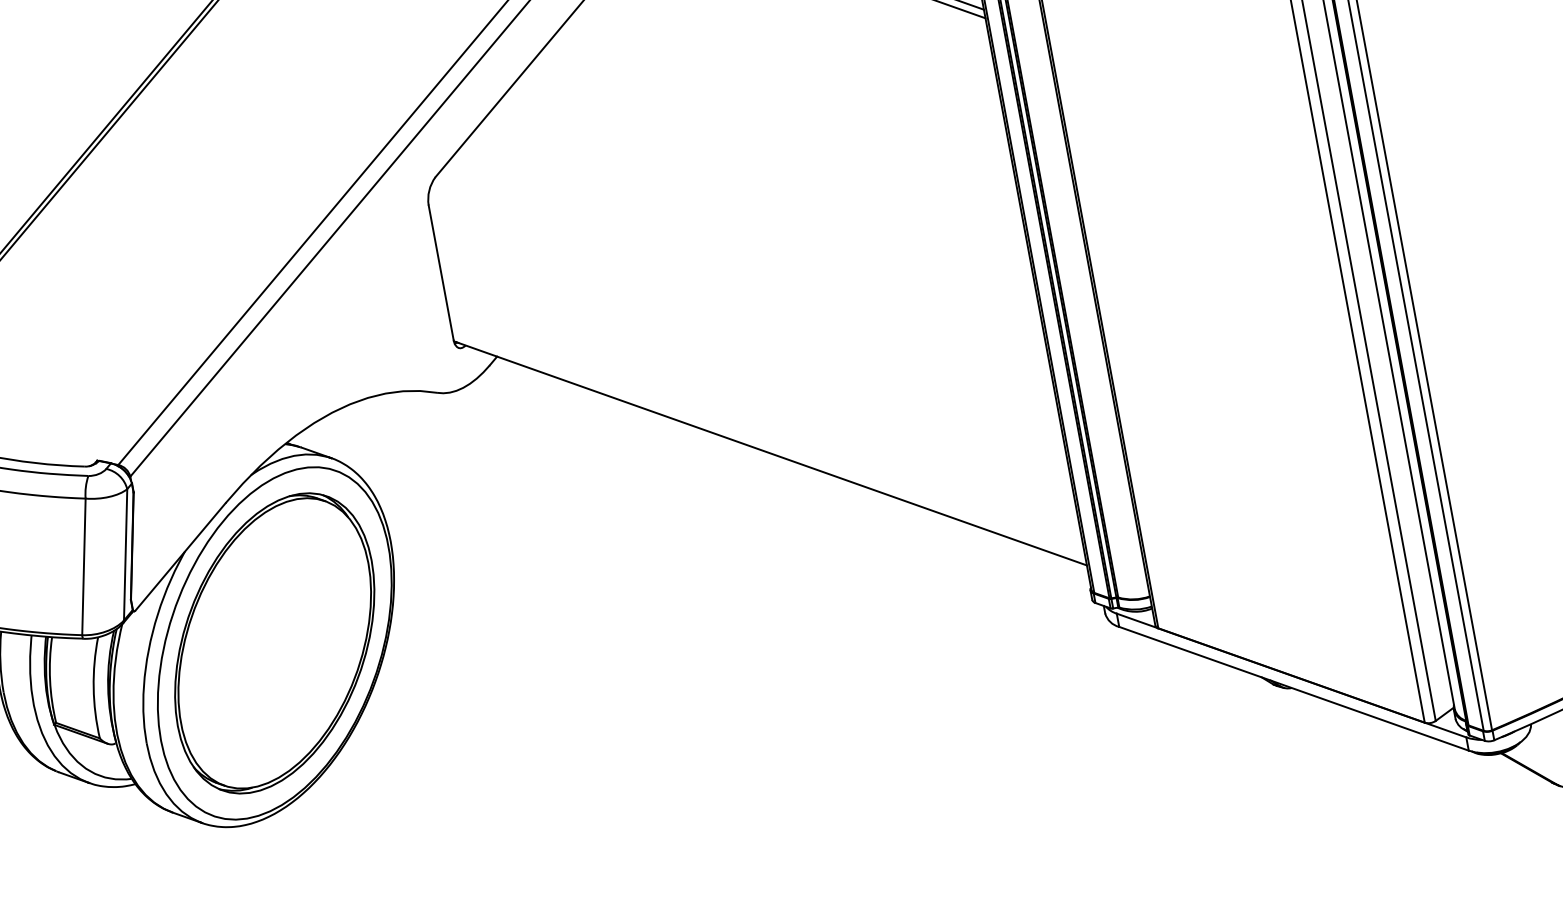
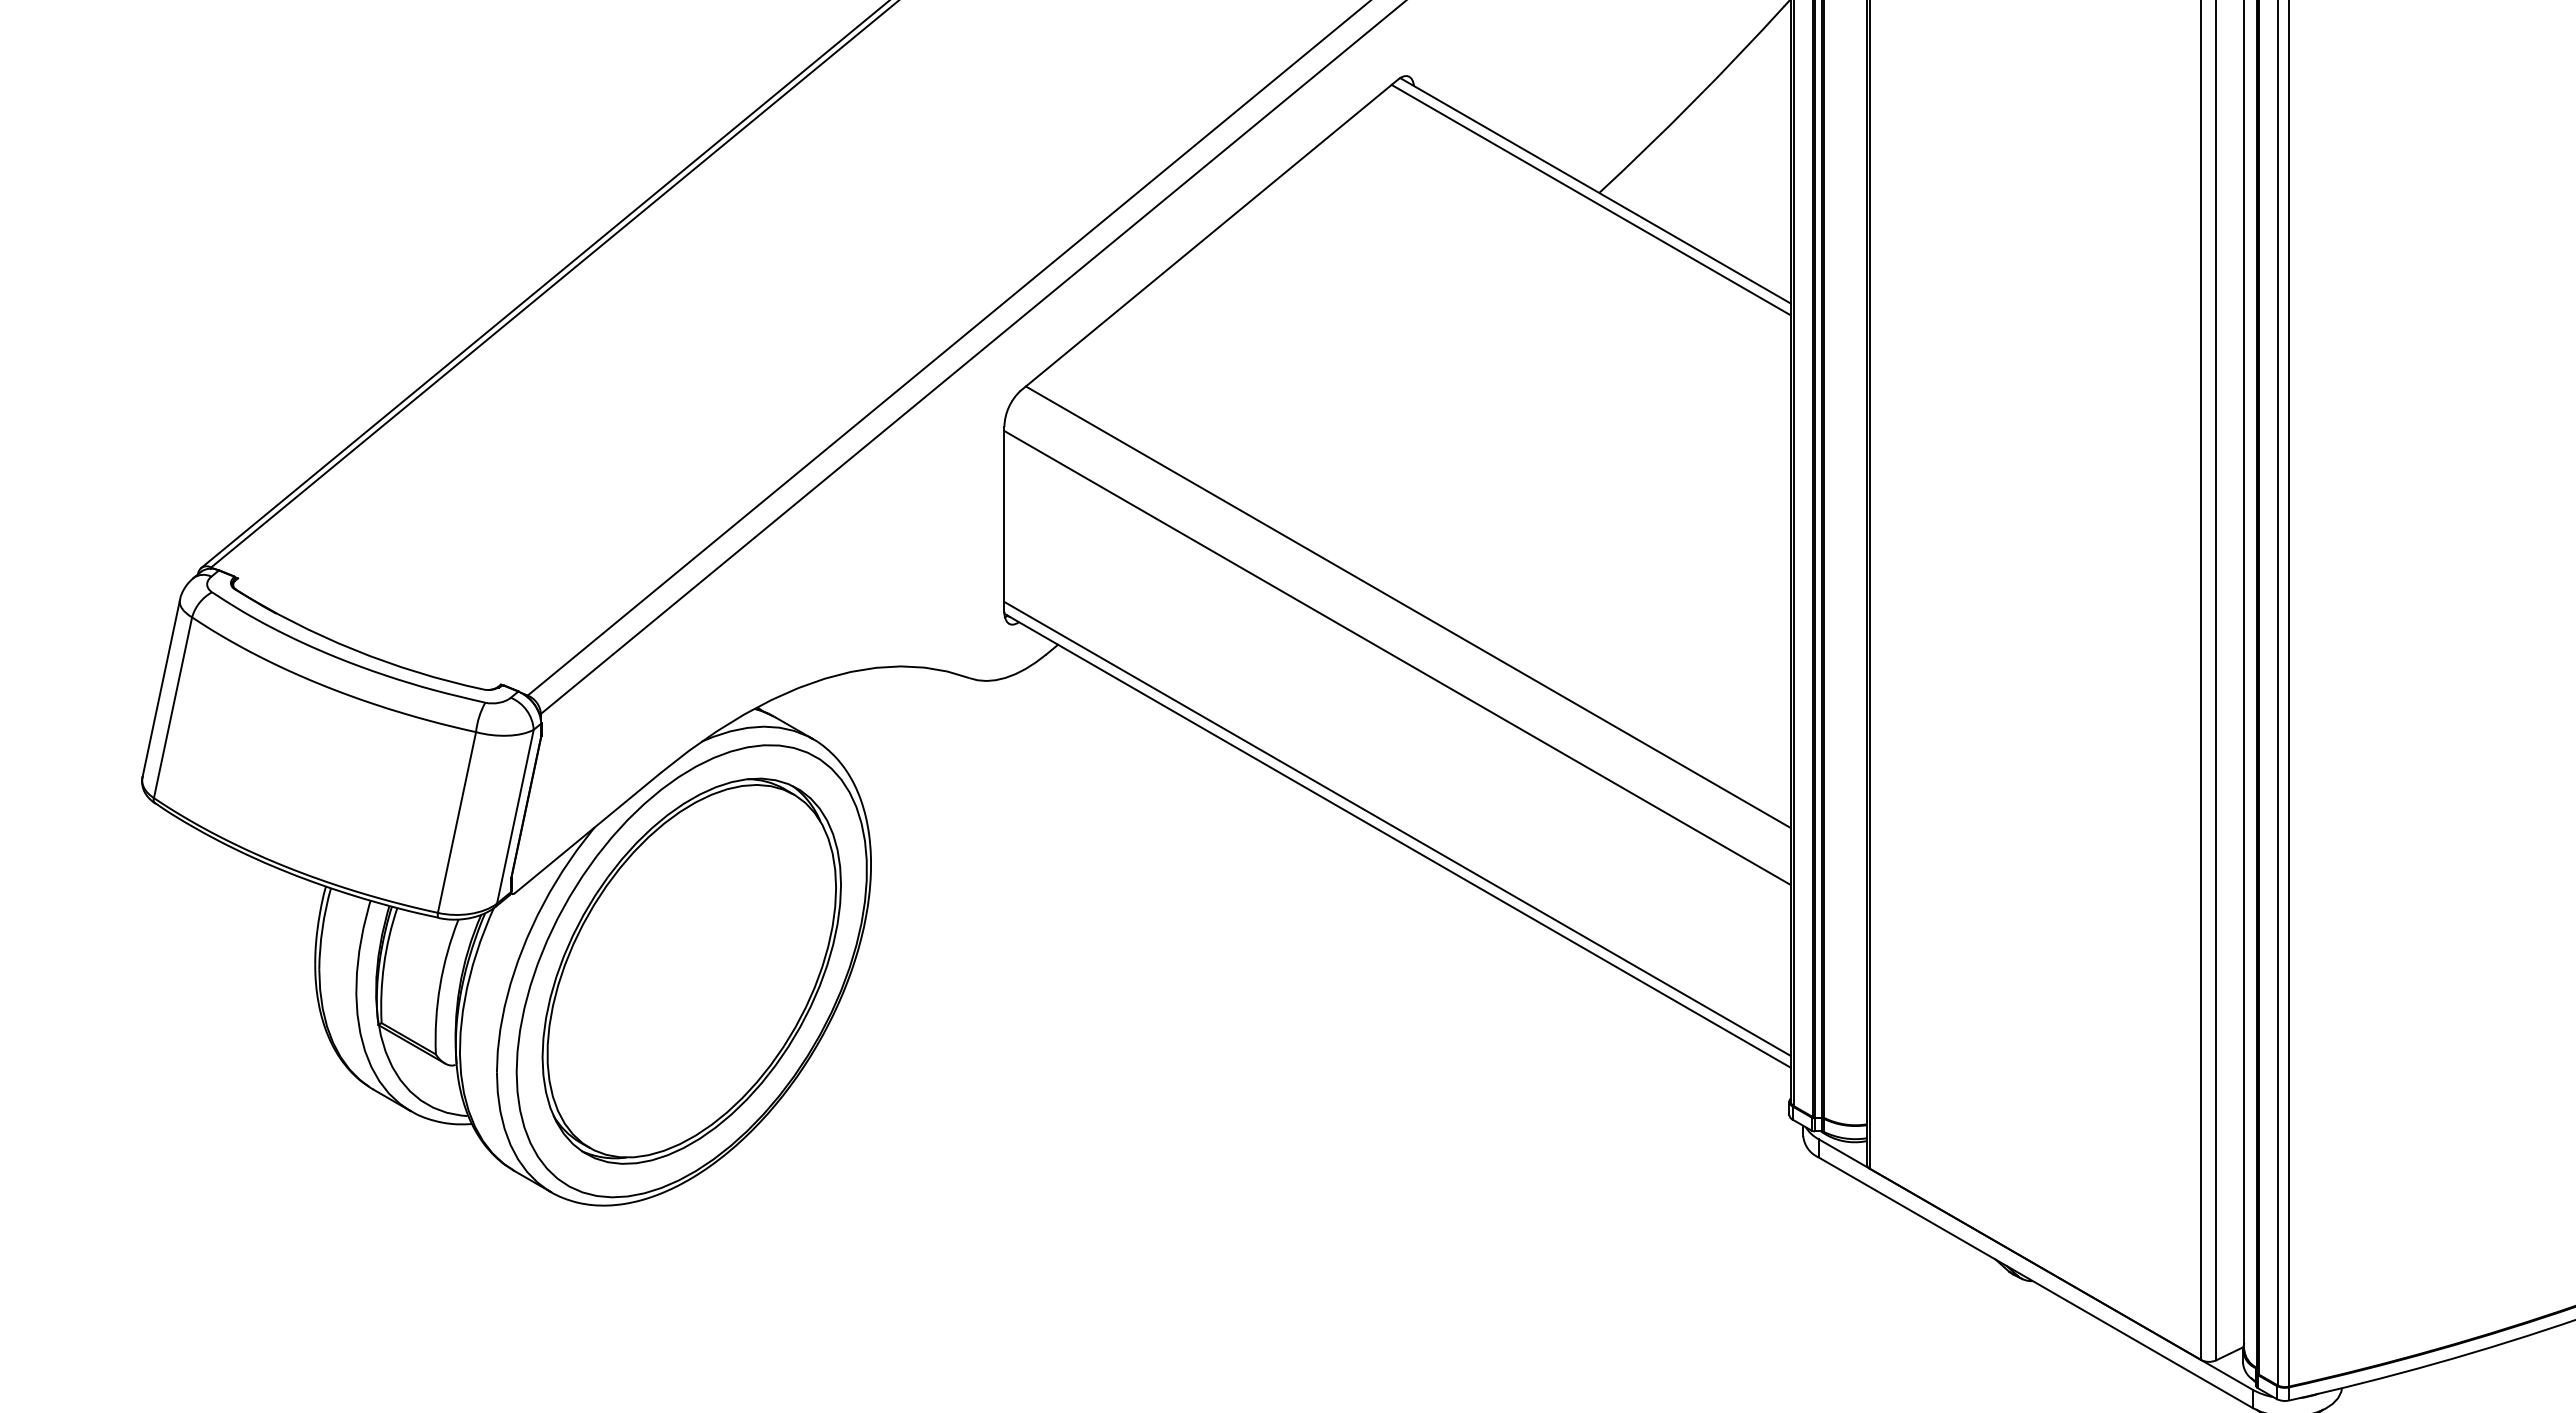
line: (746, 282) -> (1407, 607), added
line: (745, 320) -> (1397, 657), added
line: (768, 444) -> (1397, 828), added

